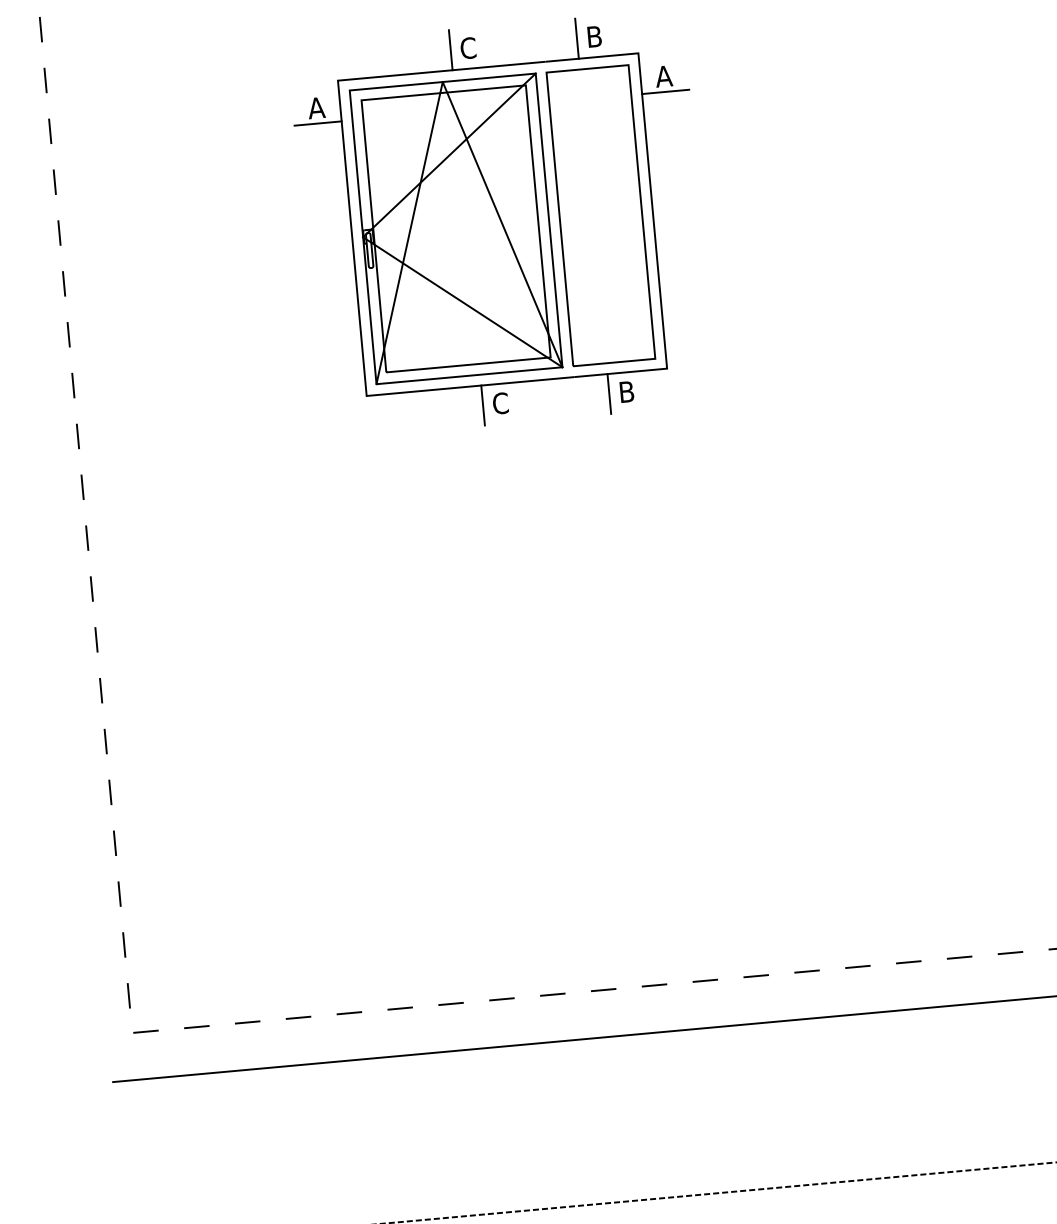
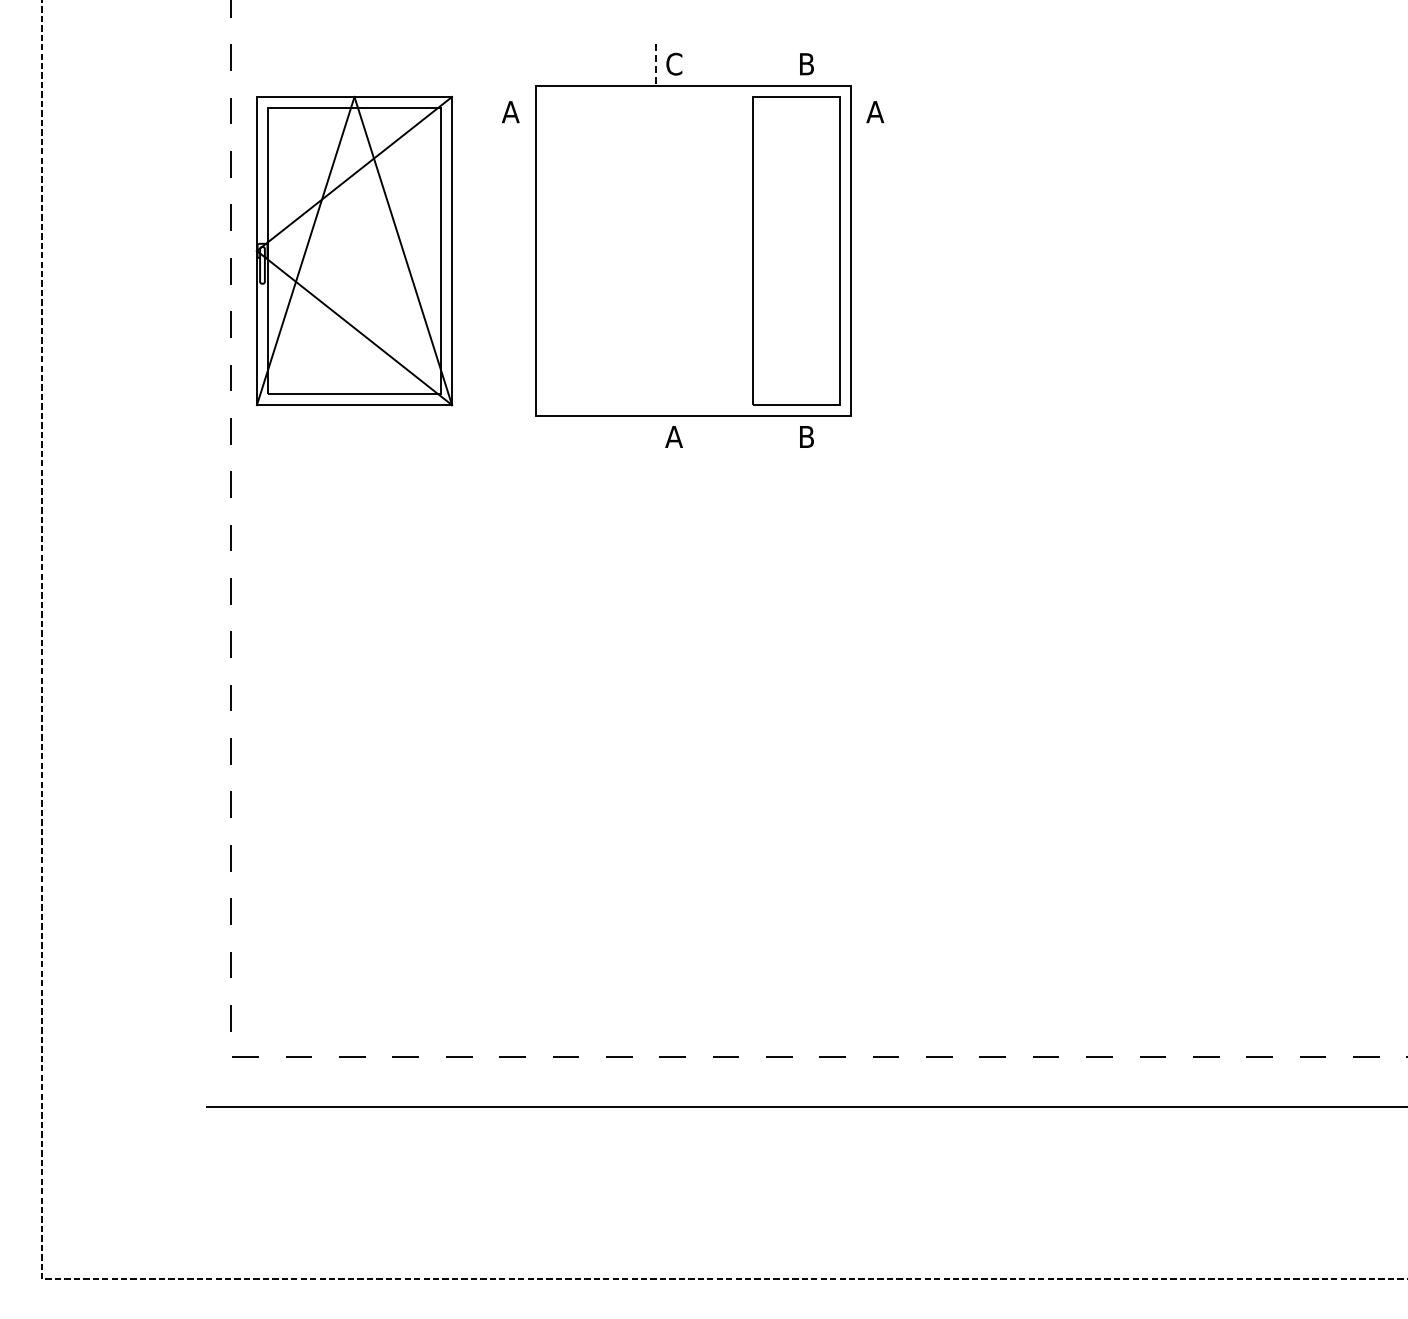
line: (577, 38) -> (788, 64), removed
line: (450, 50) -> (655, 64), solid -> dashed
line: (665, 92) -> (875, 128), removed
line: (317, 123) -> (510, 128), removed
part: (456, 228) -> (354, 250), moved
line: (609, 394) -> (788, 437), removed
text: (499, 403) -> (673, 436), C -> A
line: (482, 405) -> (655, 437), removed

